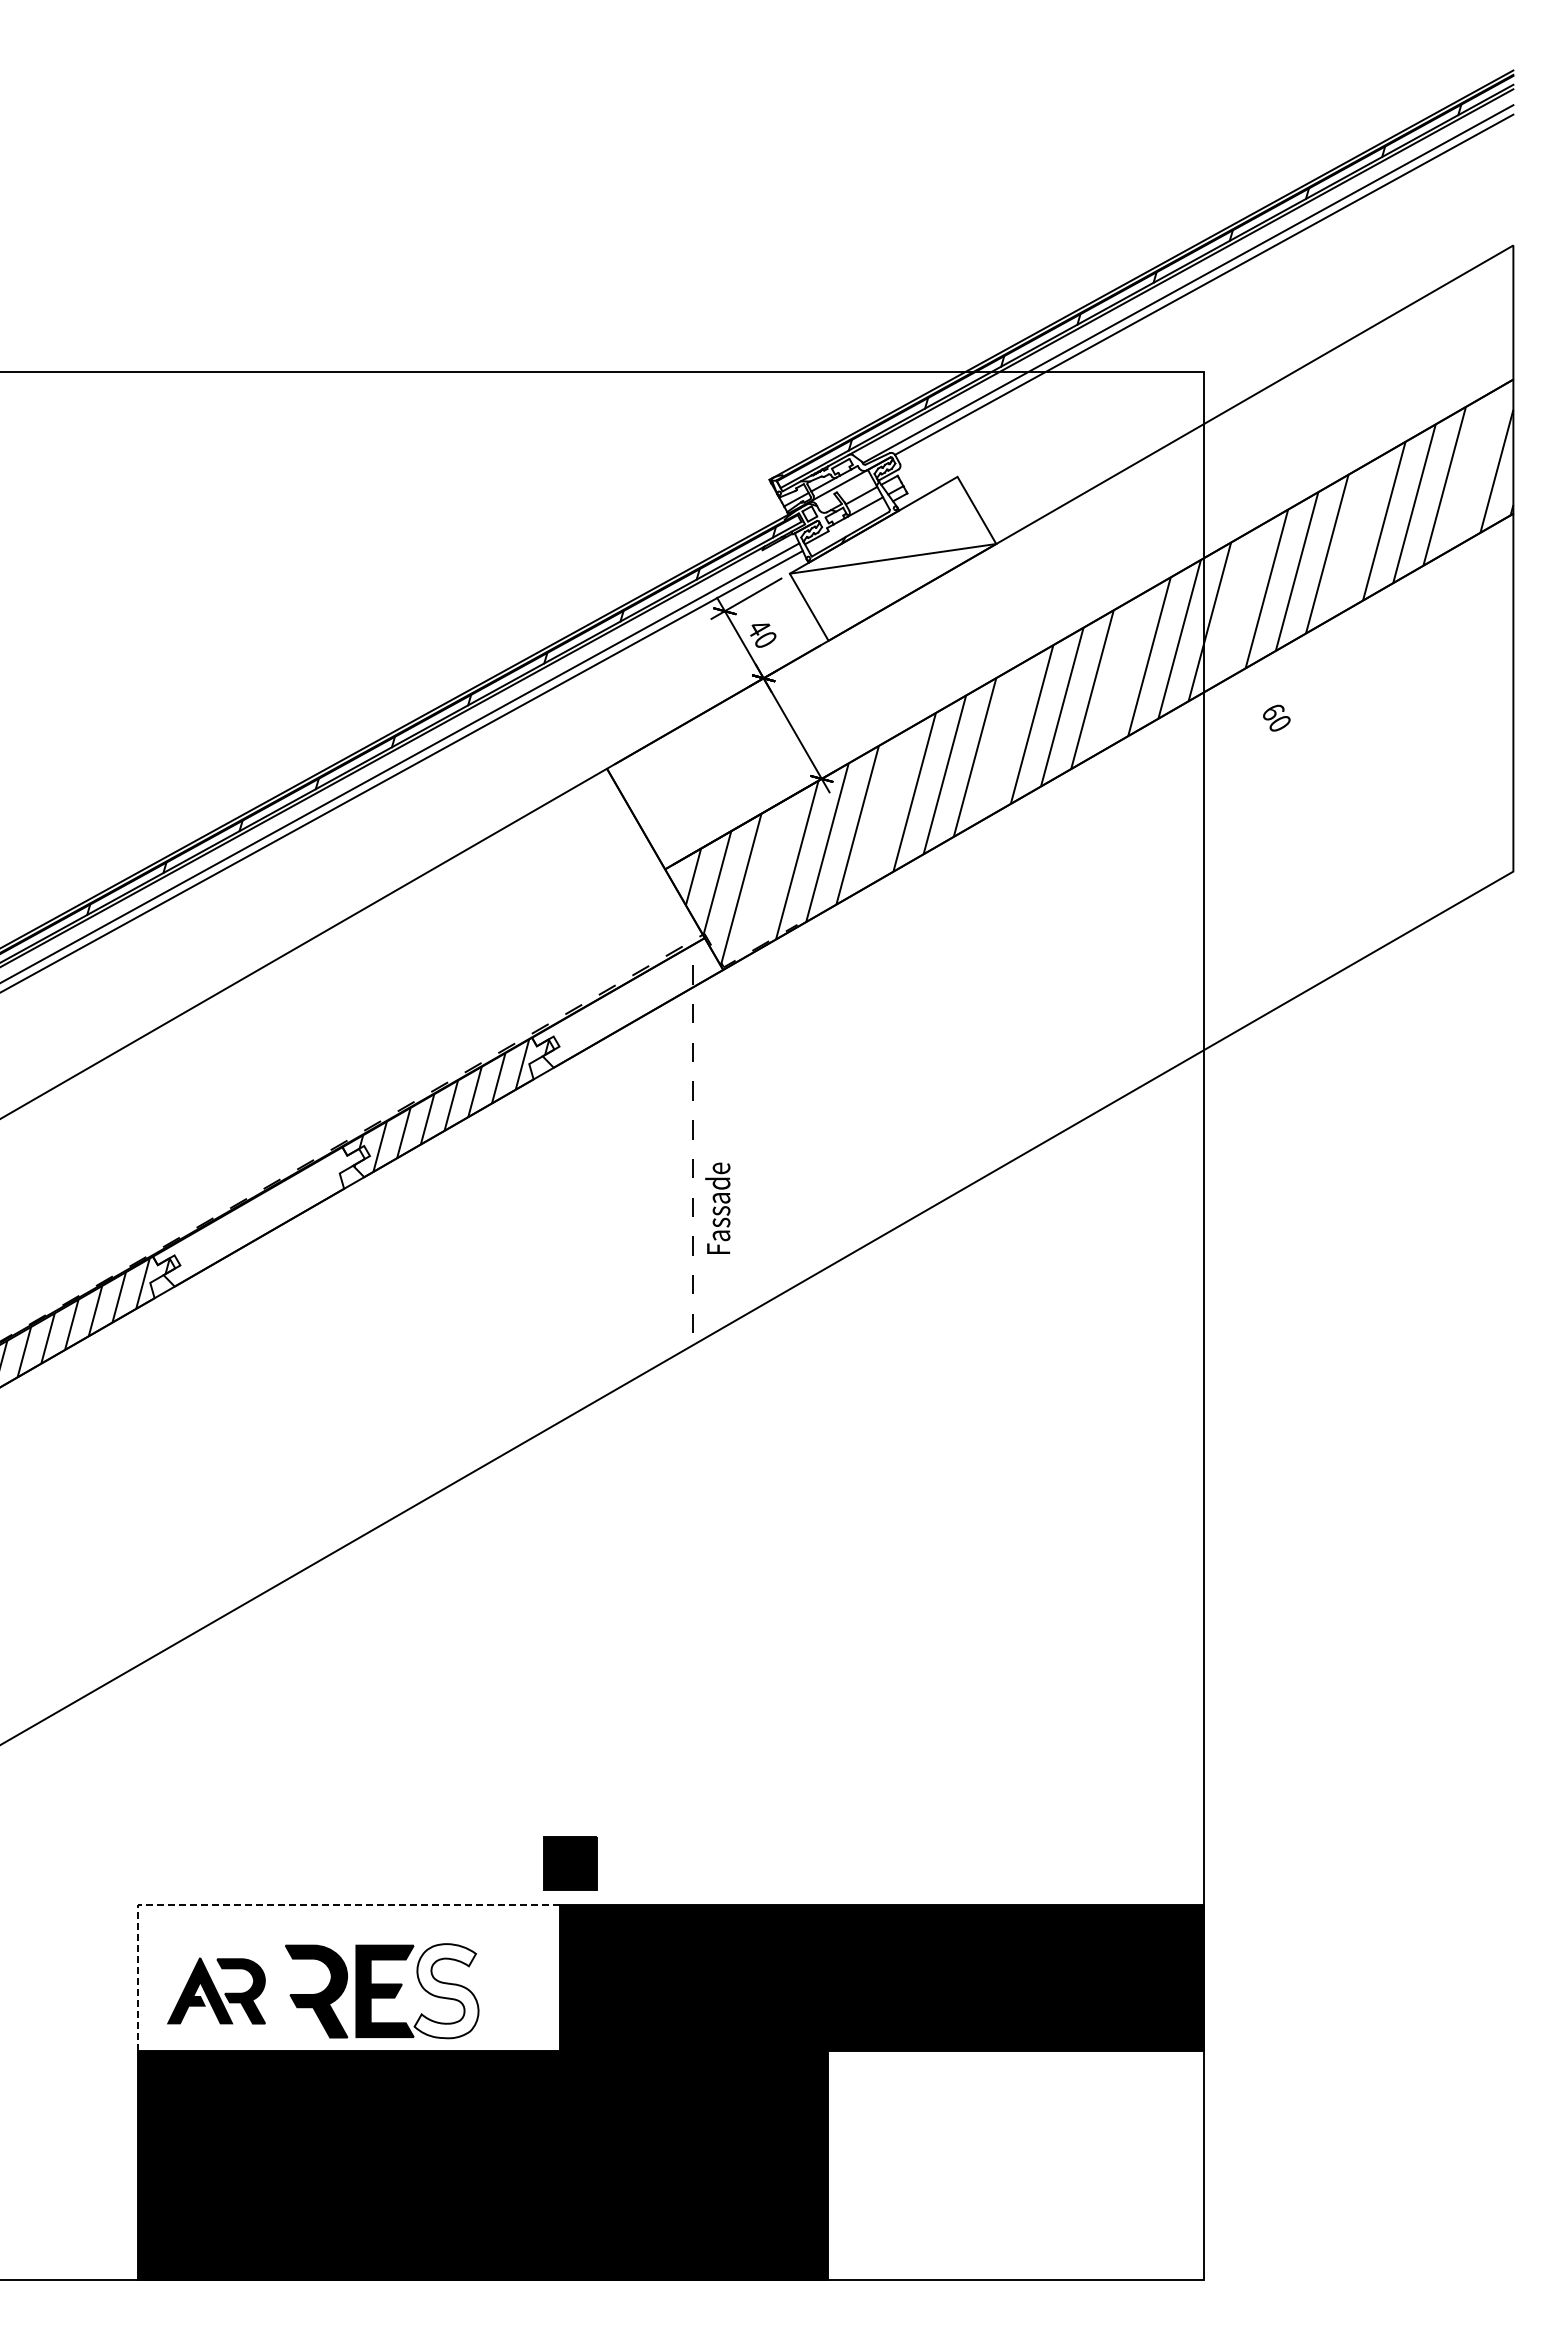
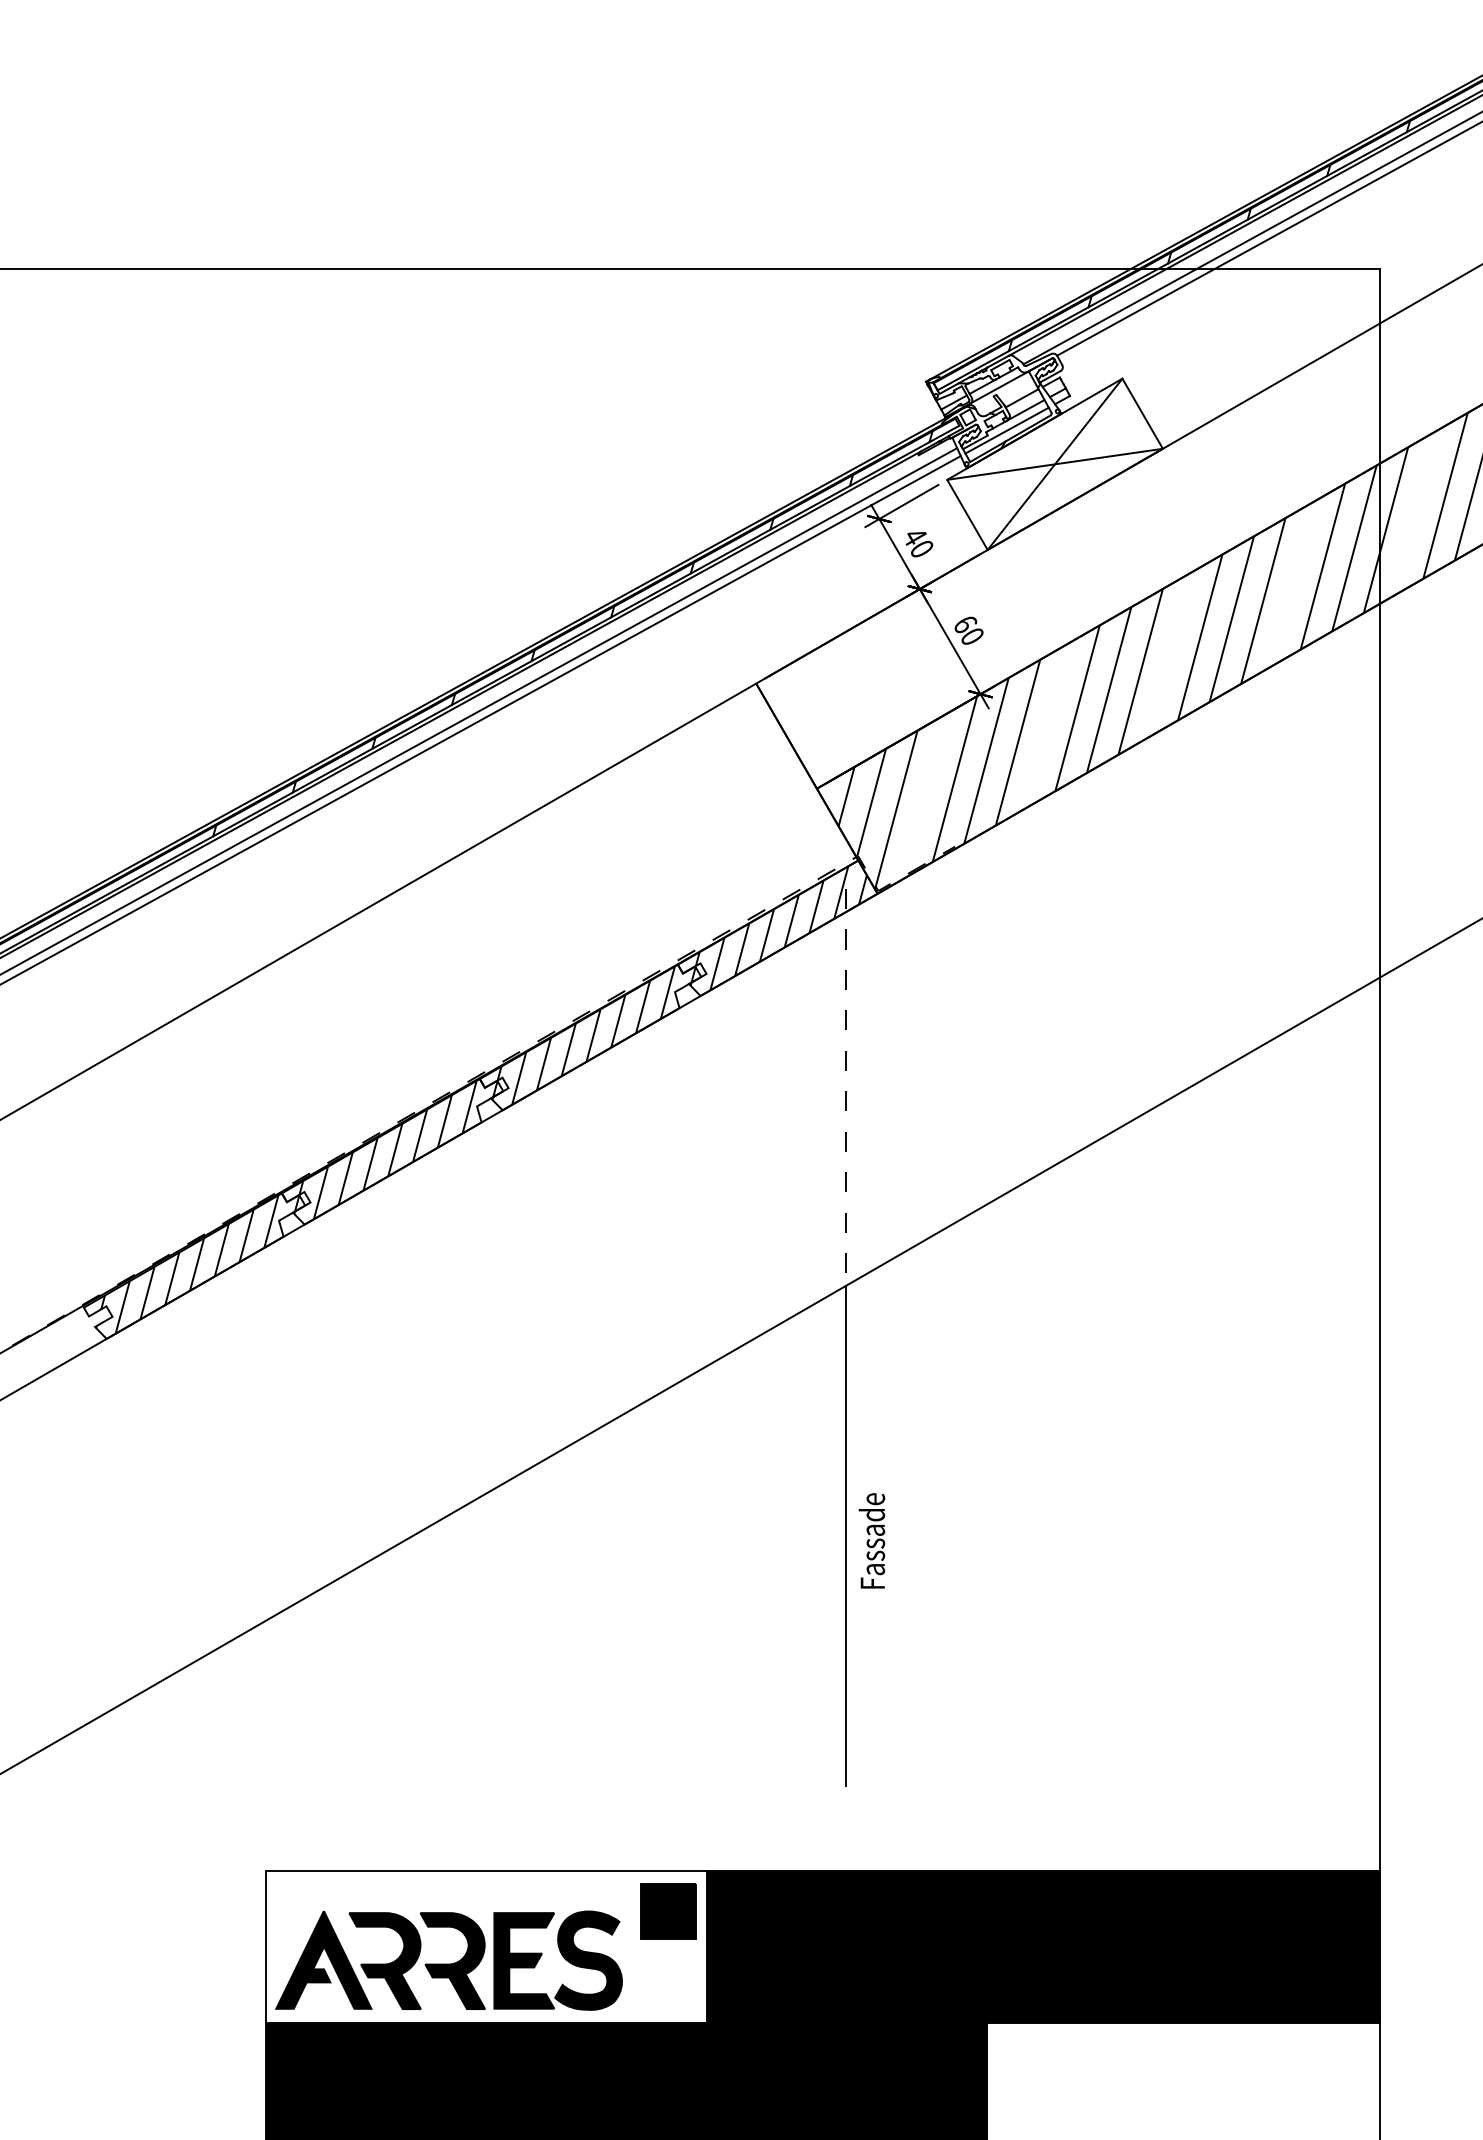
line: (847, 526) -> (1007, 430), added
line: (892, 558) -> (1054, 463), added
text: (1276, 717) -> (968, 630), moved
hatch: (628, 1002) -> (778, 927), added
text: (717, 1207) -> (871, 1540), moved
hatch: (261, 1215) -> (395, 1150), added
line: (692, 1584) -> (845, 1535), added
part: (570, 1863) -> (668, 1910), moved
line: (275, 1905) -> (409, 1871), dashed -> solid
part: (216, 1990) -> (348, 1959), size x1.43
fill: (446, 1991) -> (588, 1961), added

